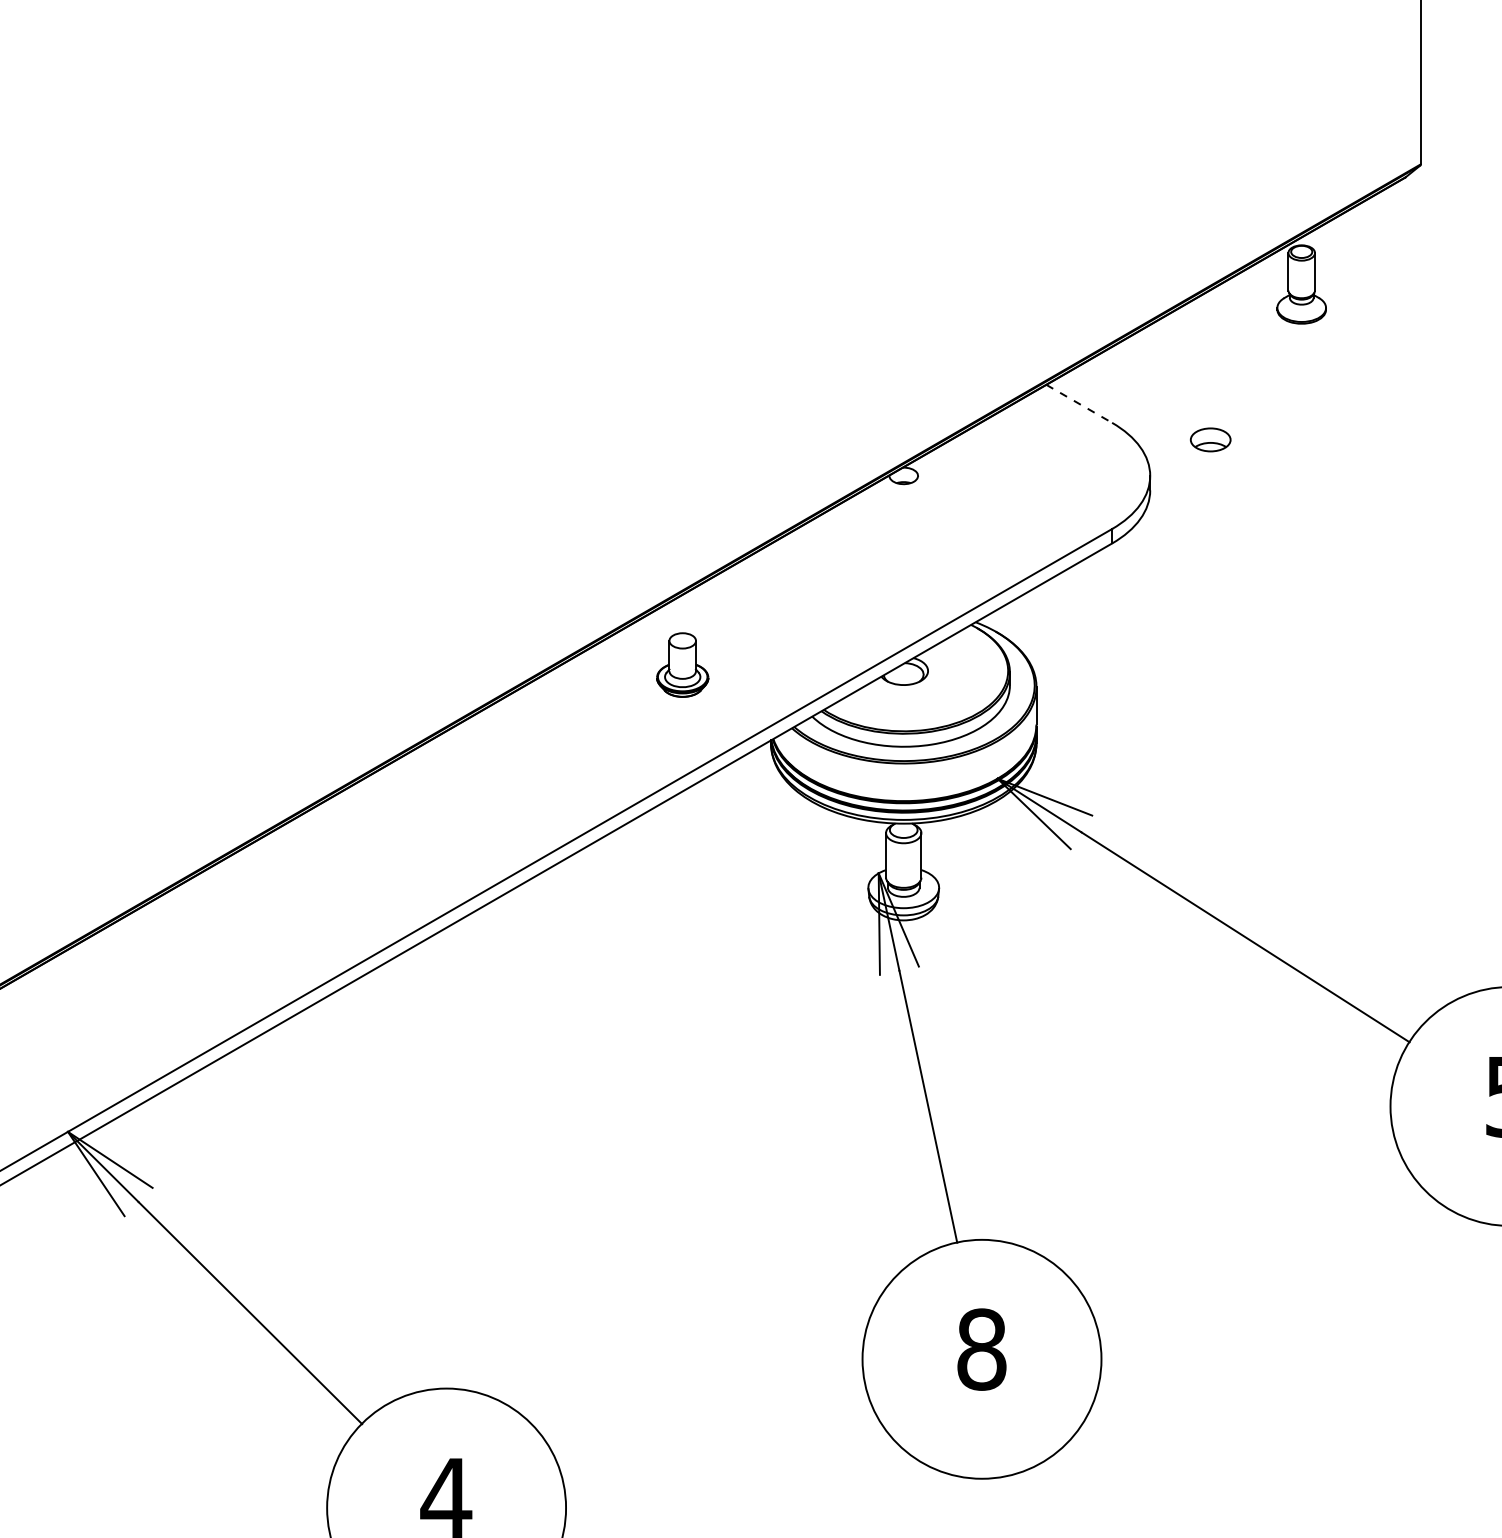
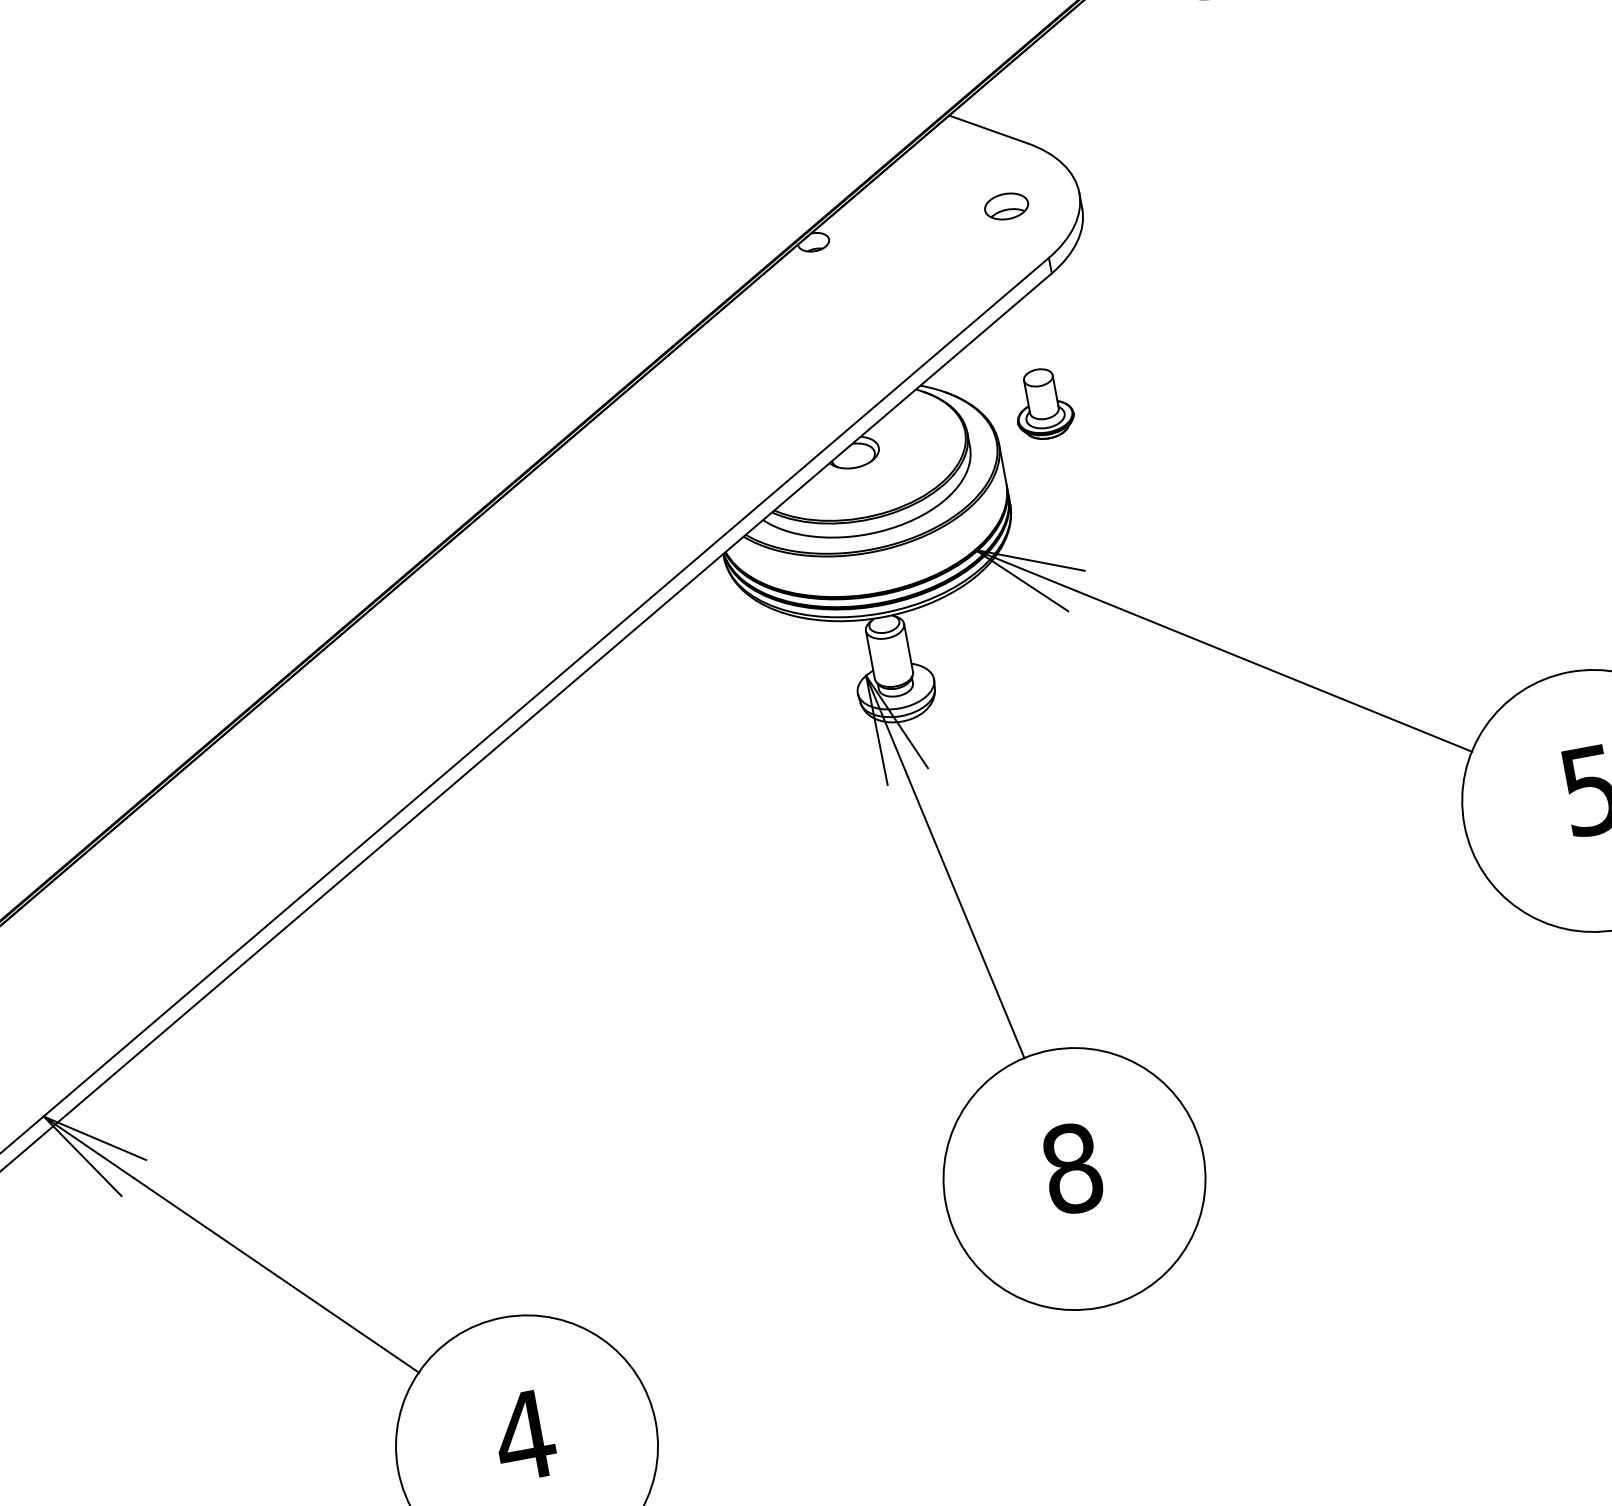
line: (1079, 403) -> (988, 129), dashed -> solid
part: (1210, 439) -> (1006, 206), moved
part: (682, 664) -> (1042, 403), moved

